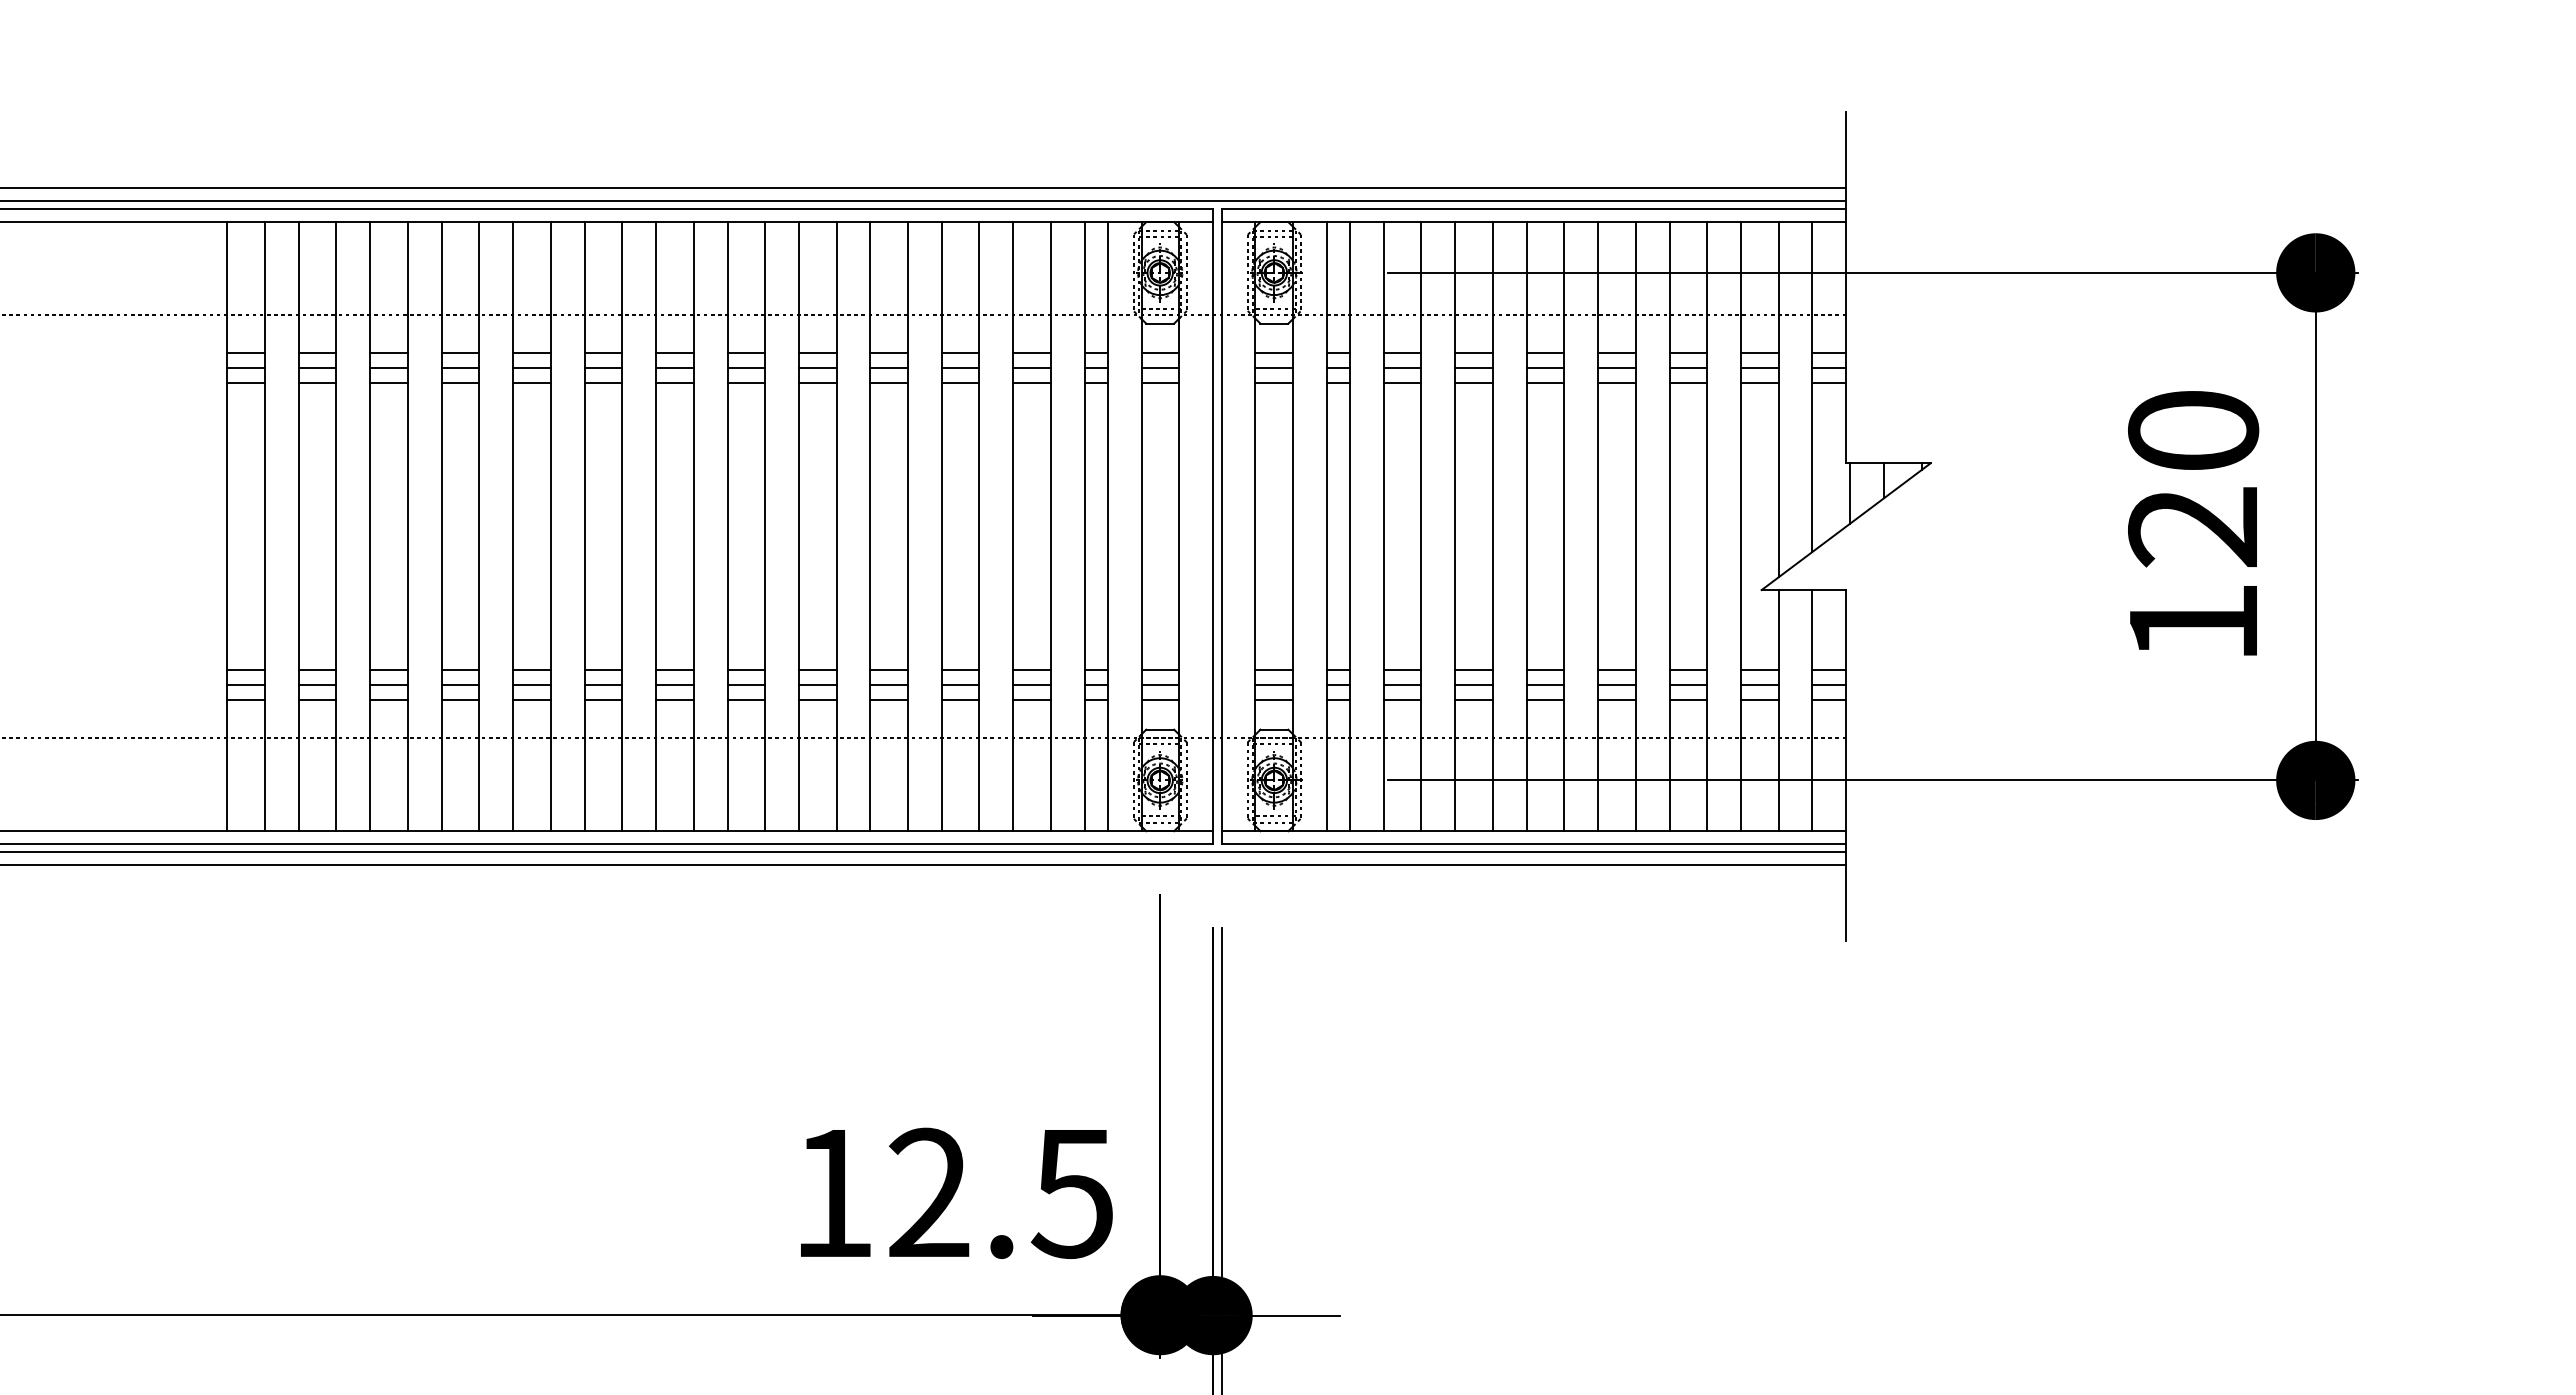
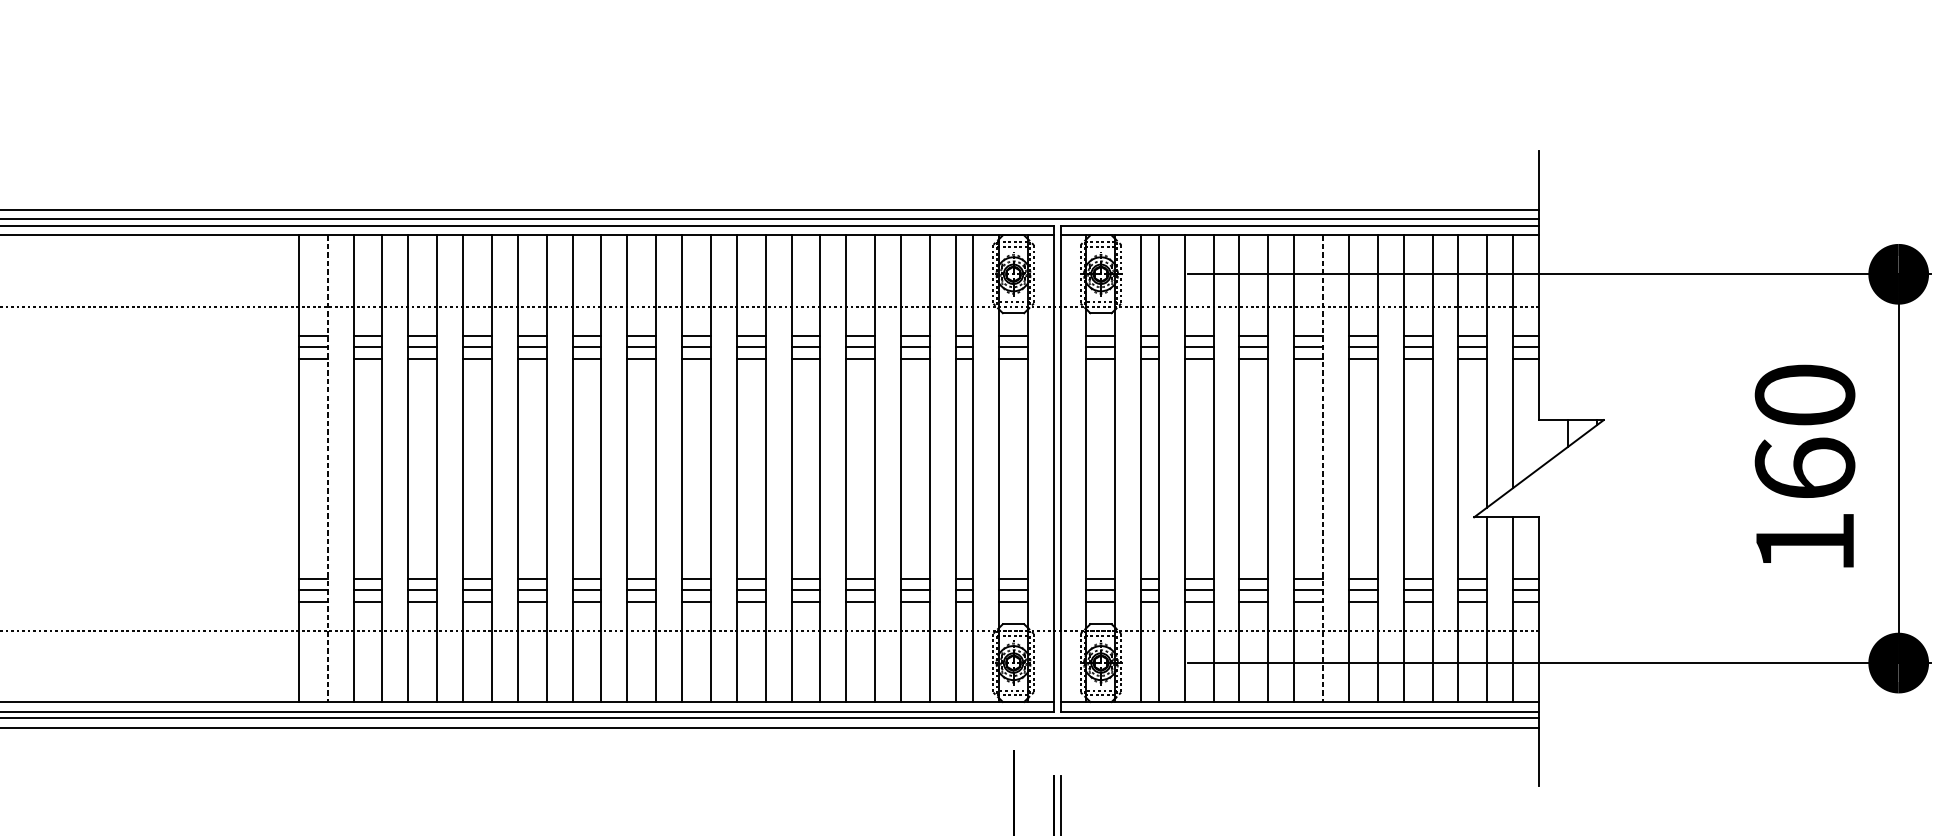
line: (1850, 493) -> (1542, 443), removed
line: (264, 526) -> (327, 468), solid -> dashed
line: (1564, 526) -> (1323, 468), solid -> dashed
text: (2193, 526) -> (1805, 468), 120 -> 160

